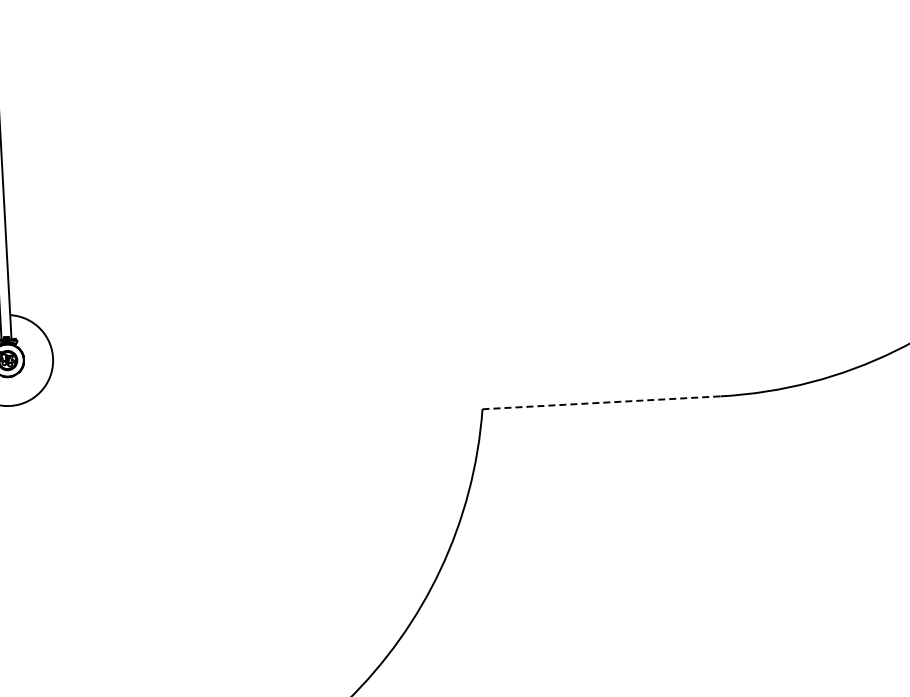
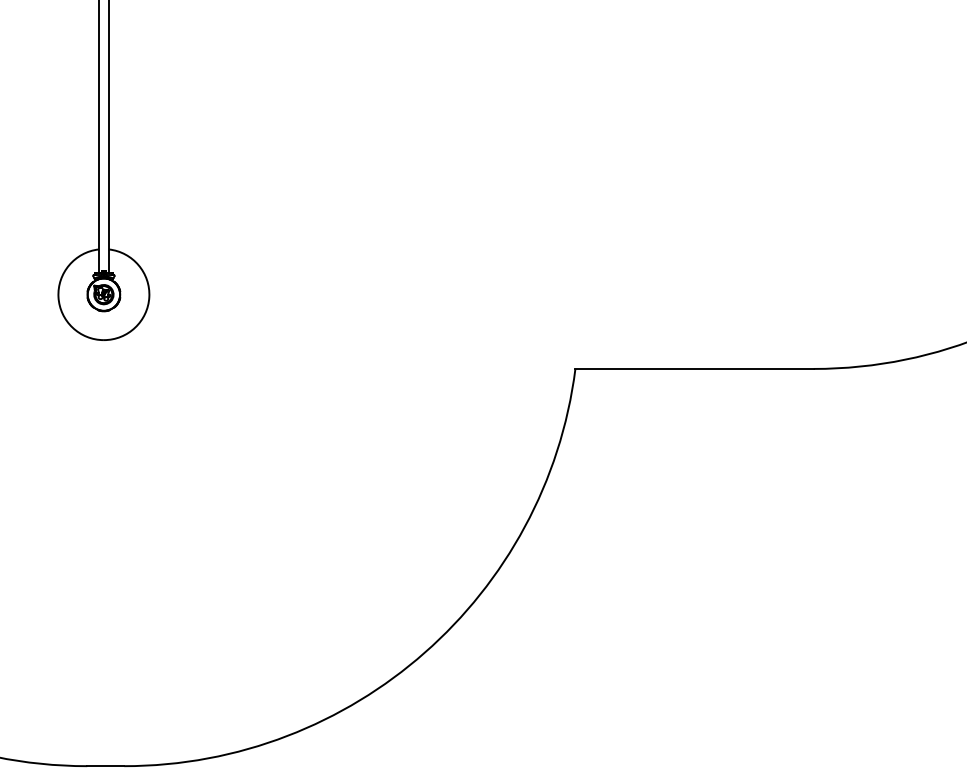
line: (602, 402) -> (695, 368), dashed -> solid

